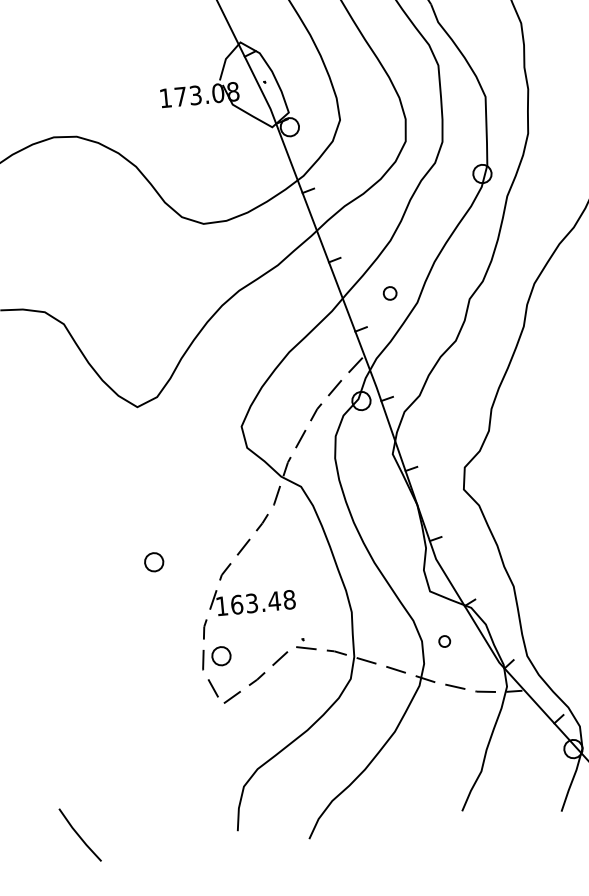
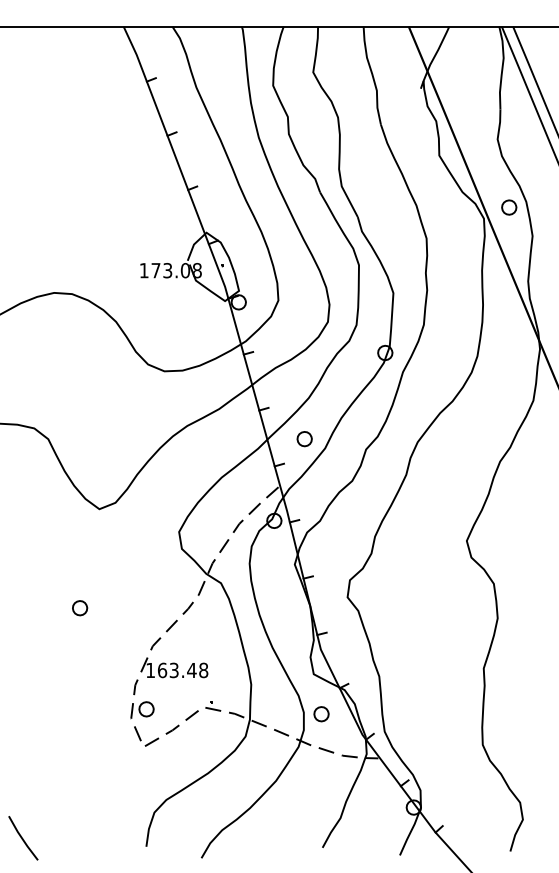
part: (390, 293) -> (304, 439), size x1.43
part: (154, 562) -> (80, 608), moved
part: (444, 641) -> (321, 714), size x1.67

